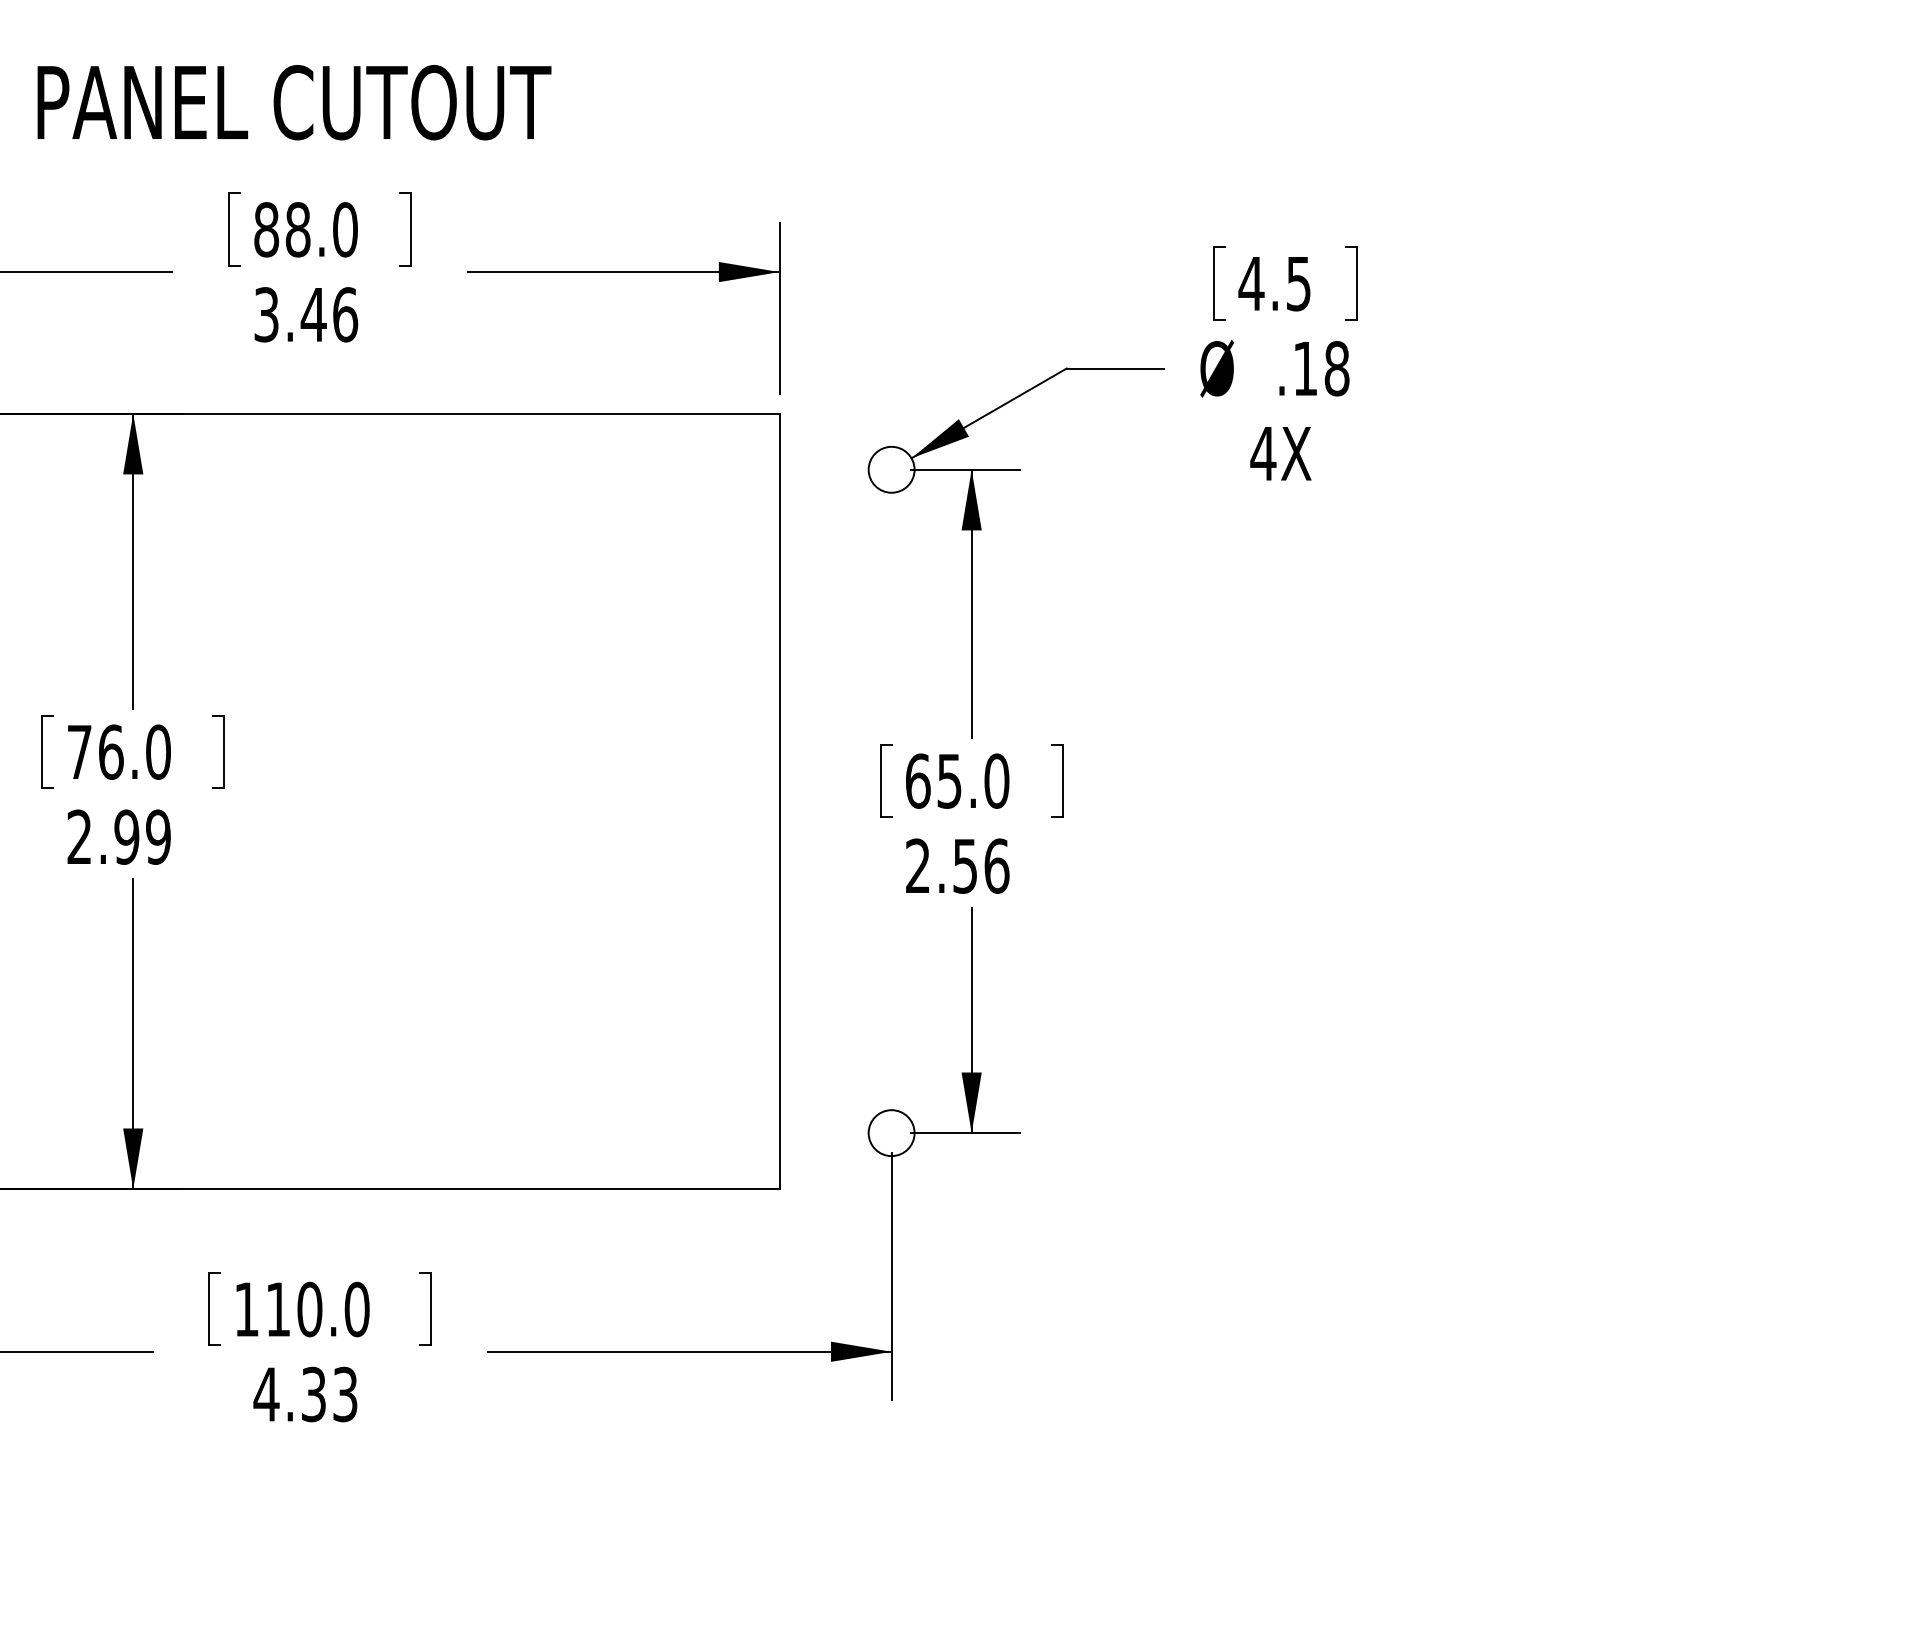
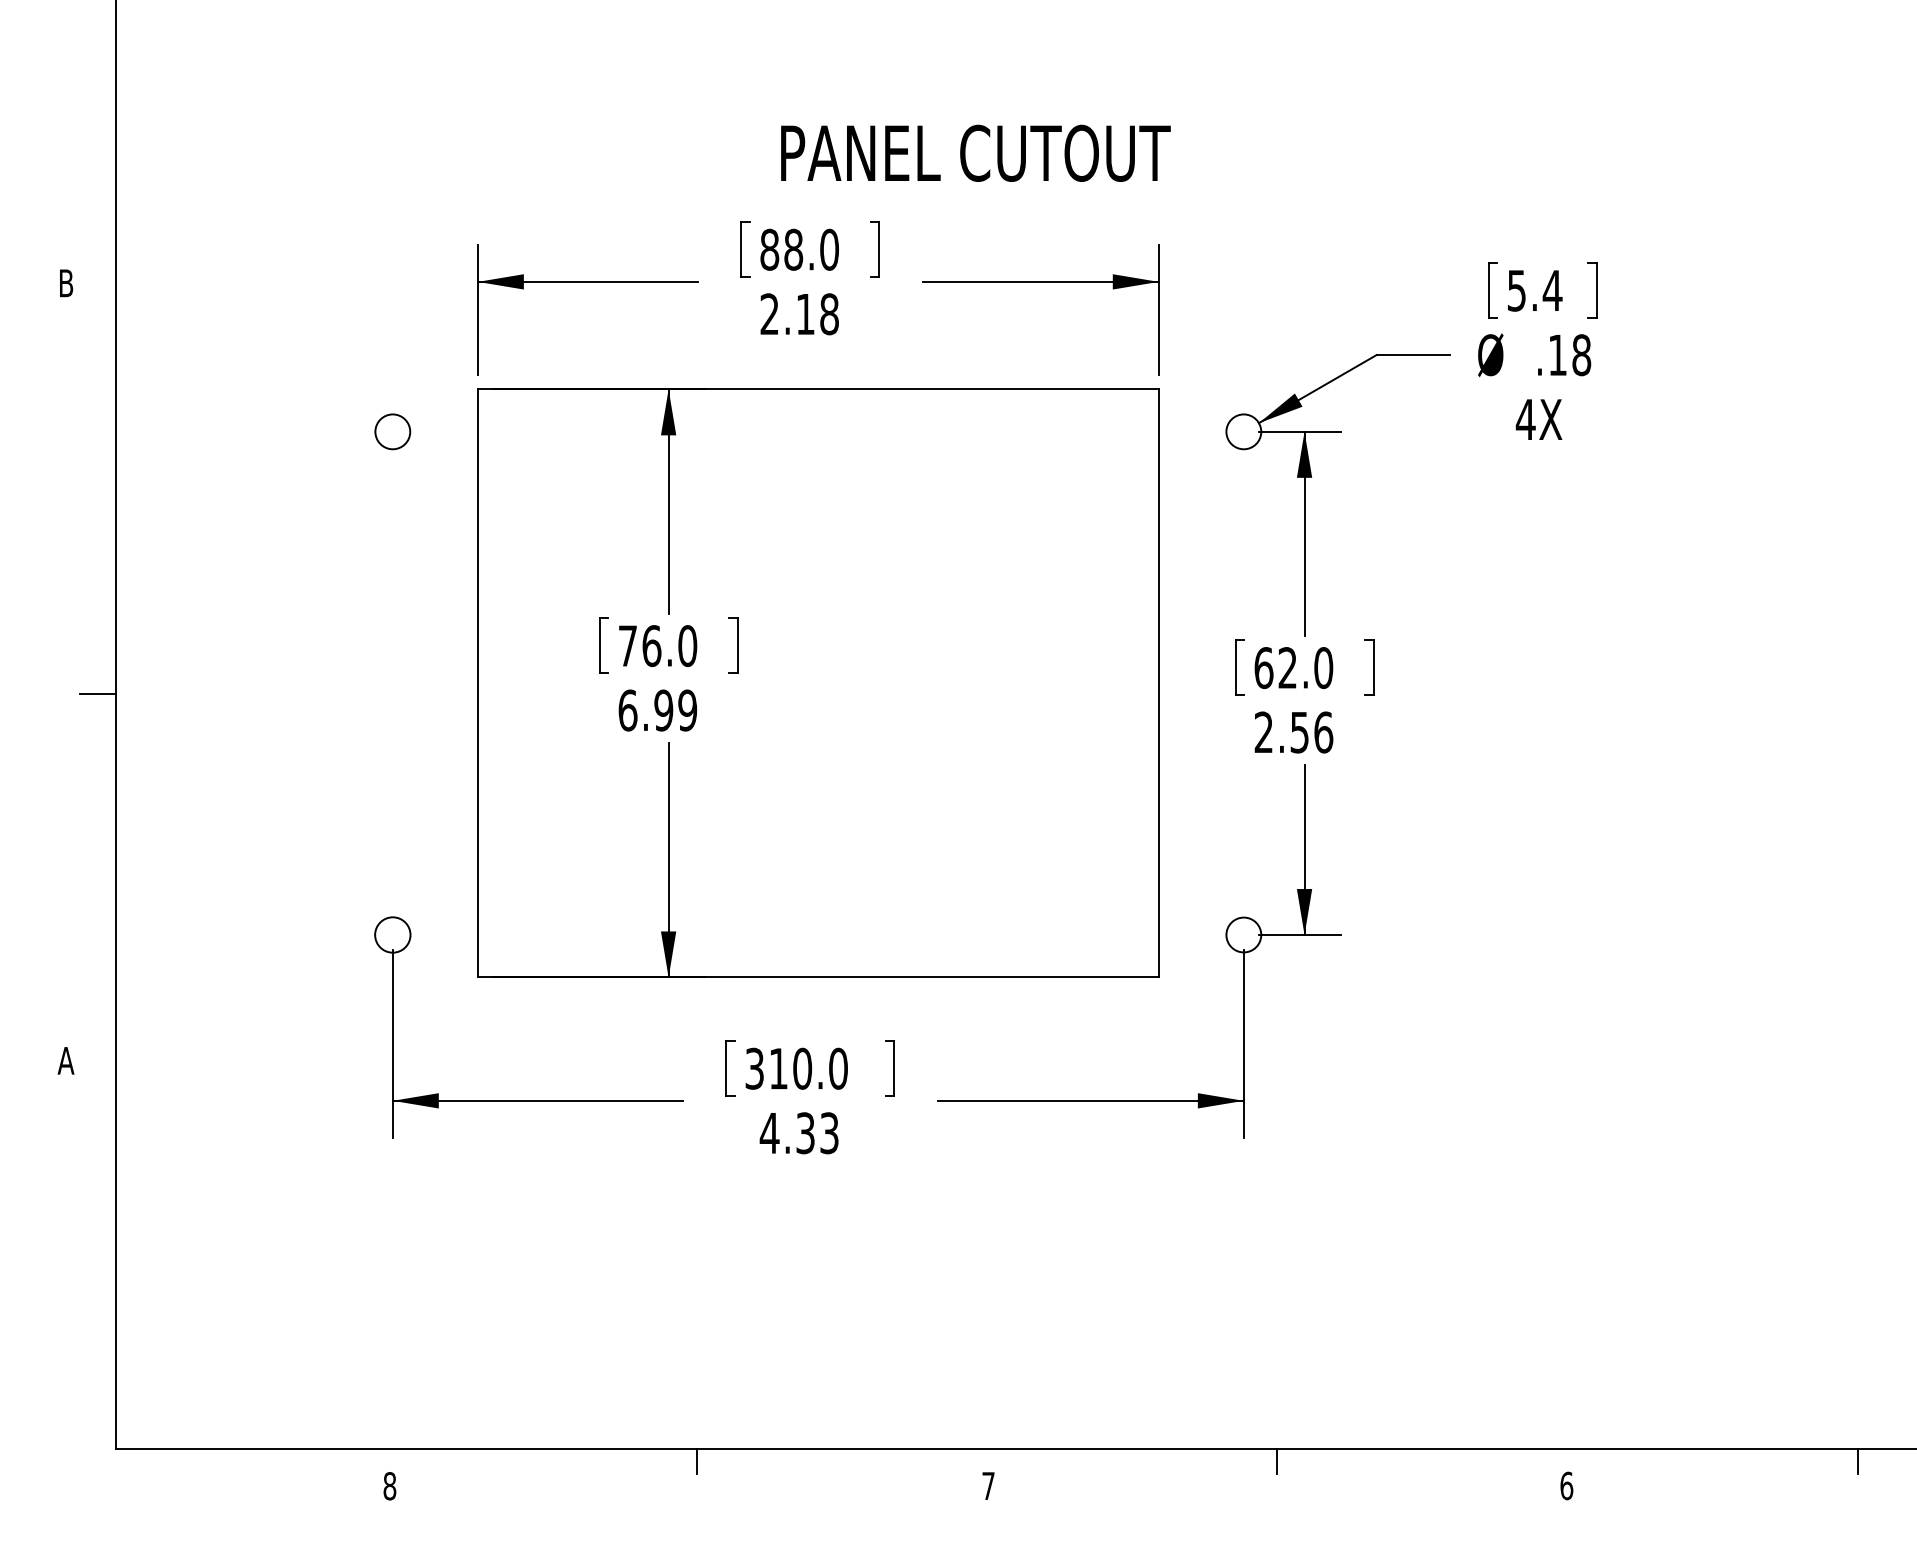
text: (293, 101) -> (975, 152), moved
text: (1274, 283) -> (1534, 290), 4.5 -> 5.4
text: (305, 315) -> (799, 314), 3.46 -> 2.18
text: (949, 781) -> (1287, 668), 65.0 -> 62.0
text: (79, 837) -> (627, 710), 2.99 -> 6.99
text: (246, 1309) -> (754, 1068), 110.0 -> 310.0

